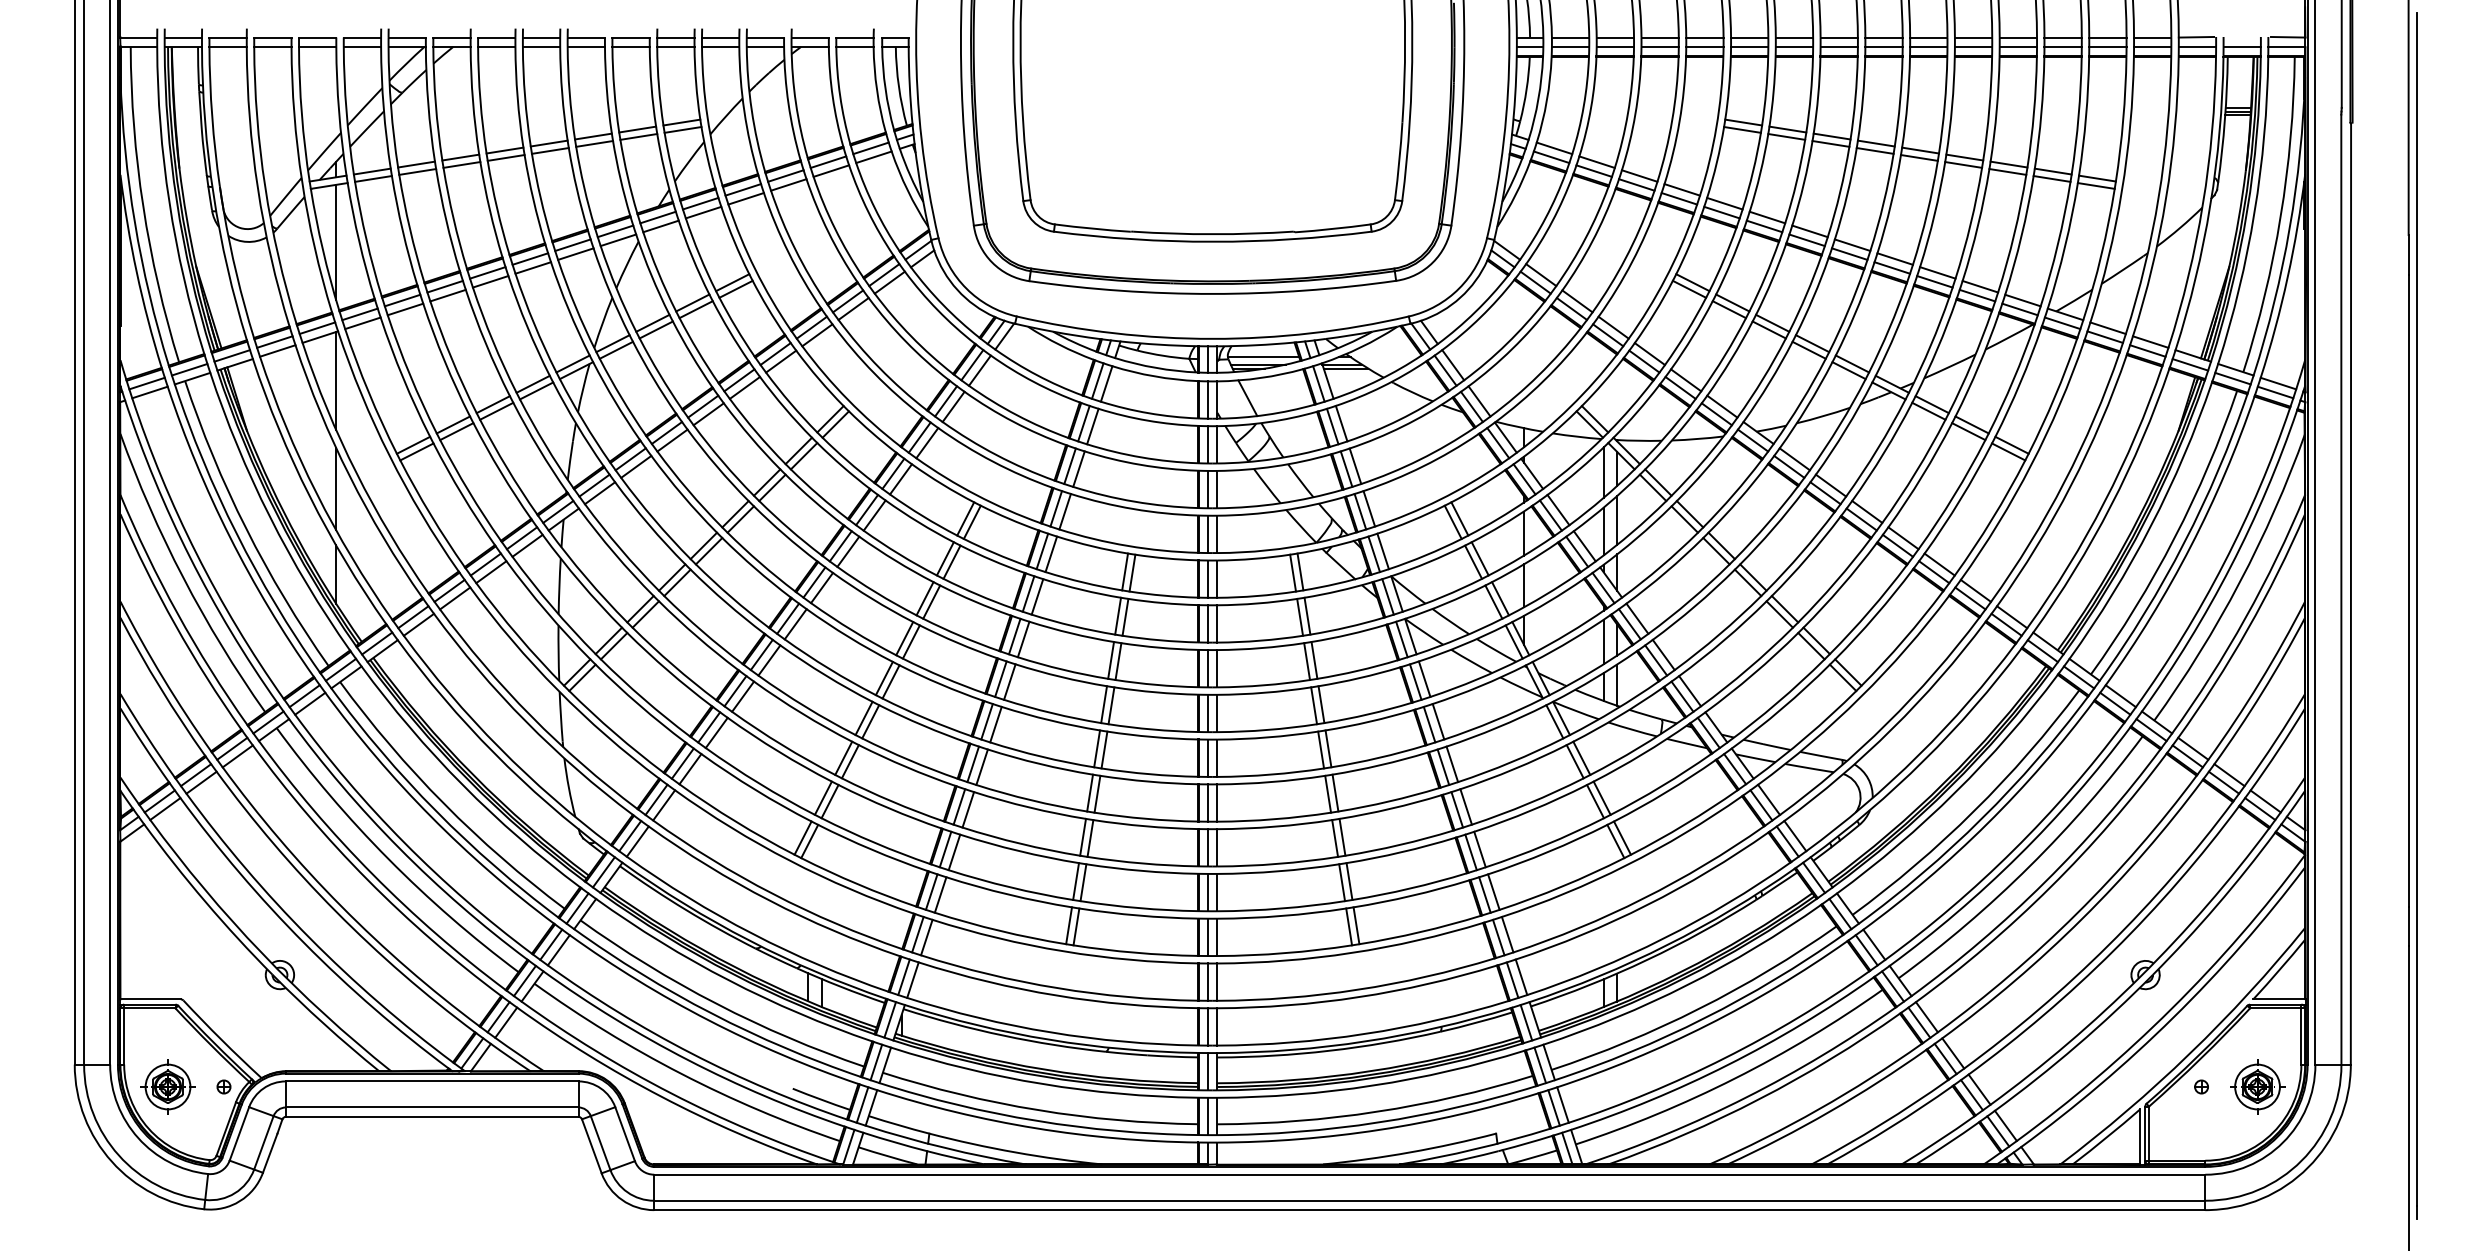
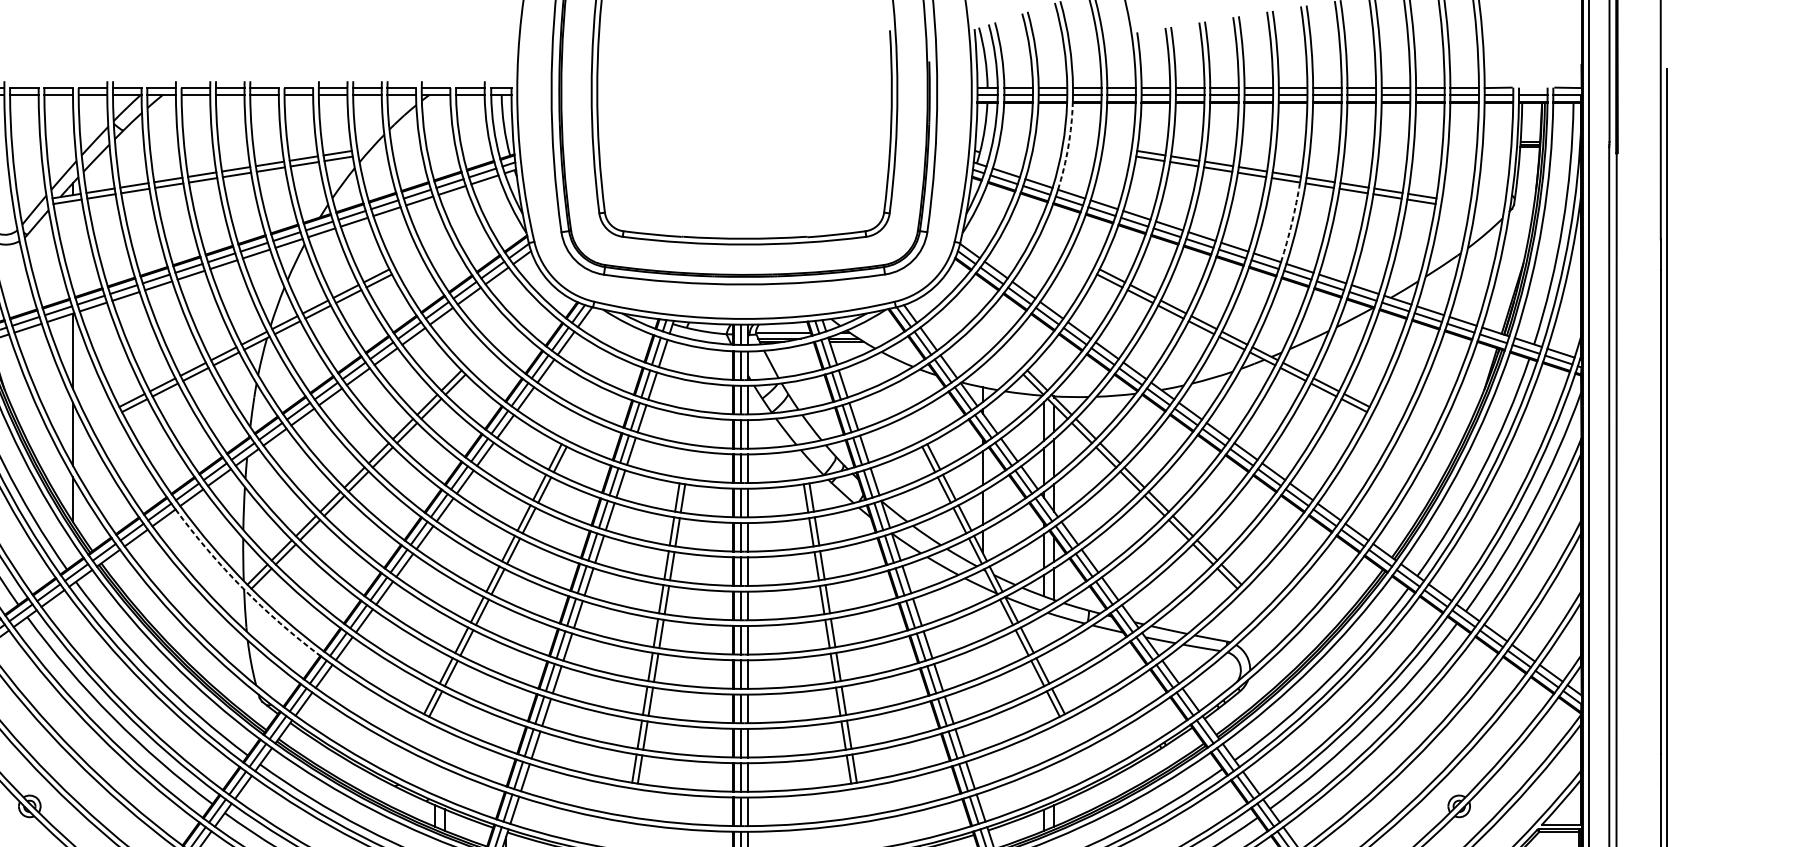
arc: (1635, 114) -> (1068, 147), solid -> dashed
arc: (1927, 213) -> (1292, 222), solid -> dashed
line: (336, 242) -> (73, 245), removed
arc: (557, 690) -> (242, 588), solid -> dashed

